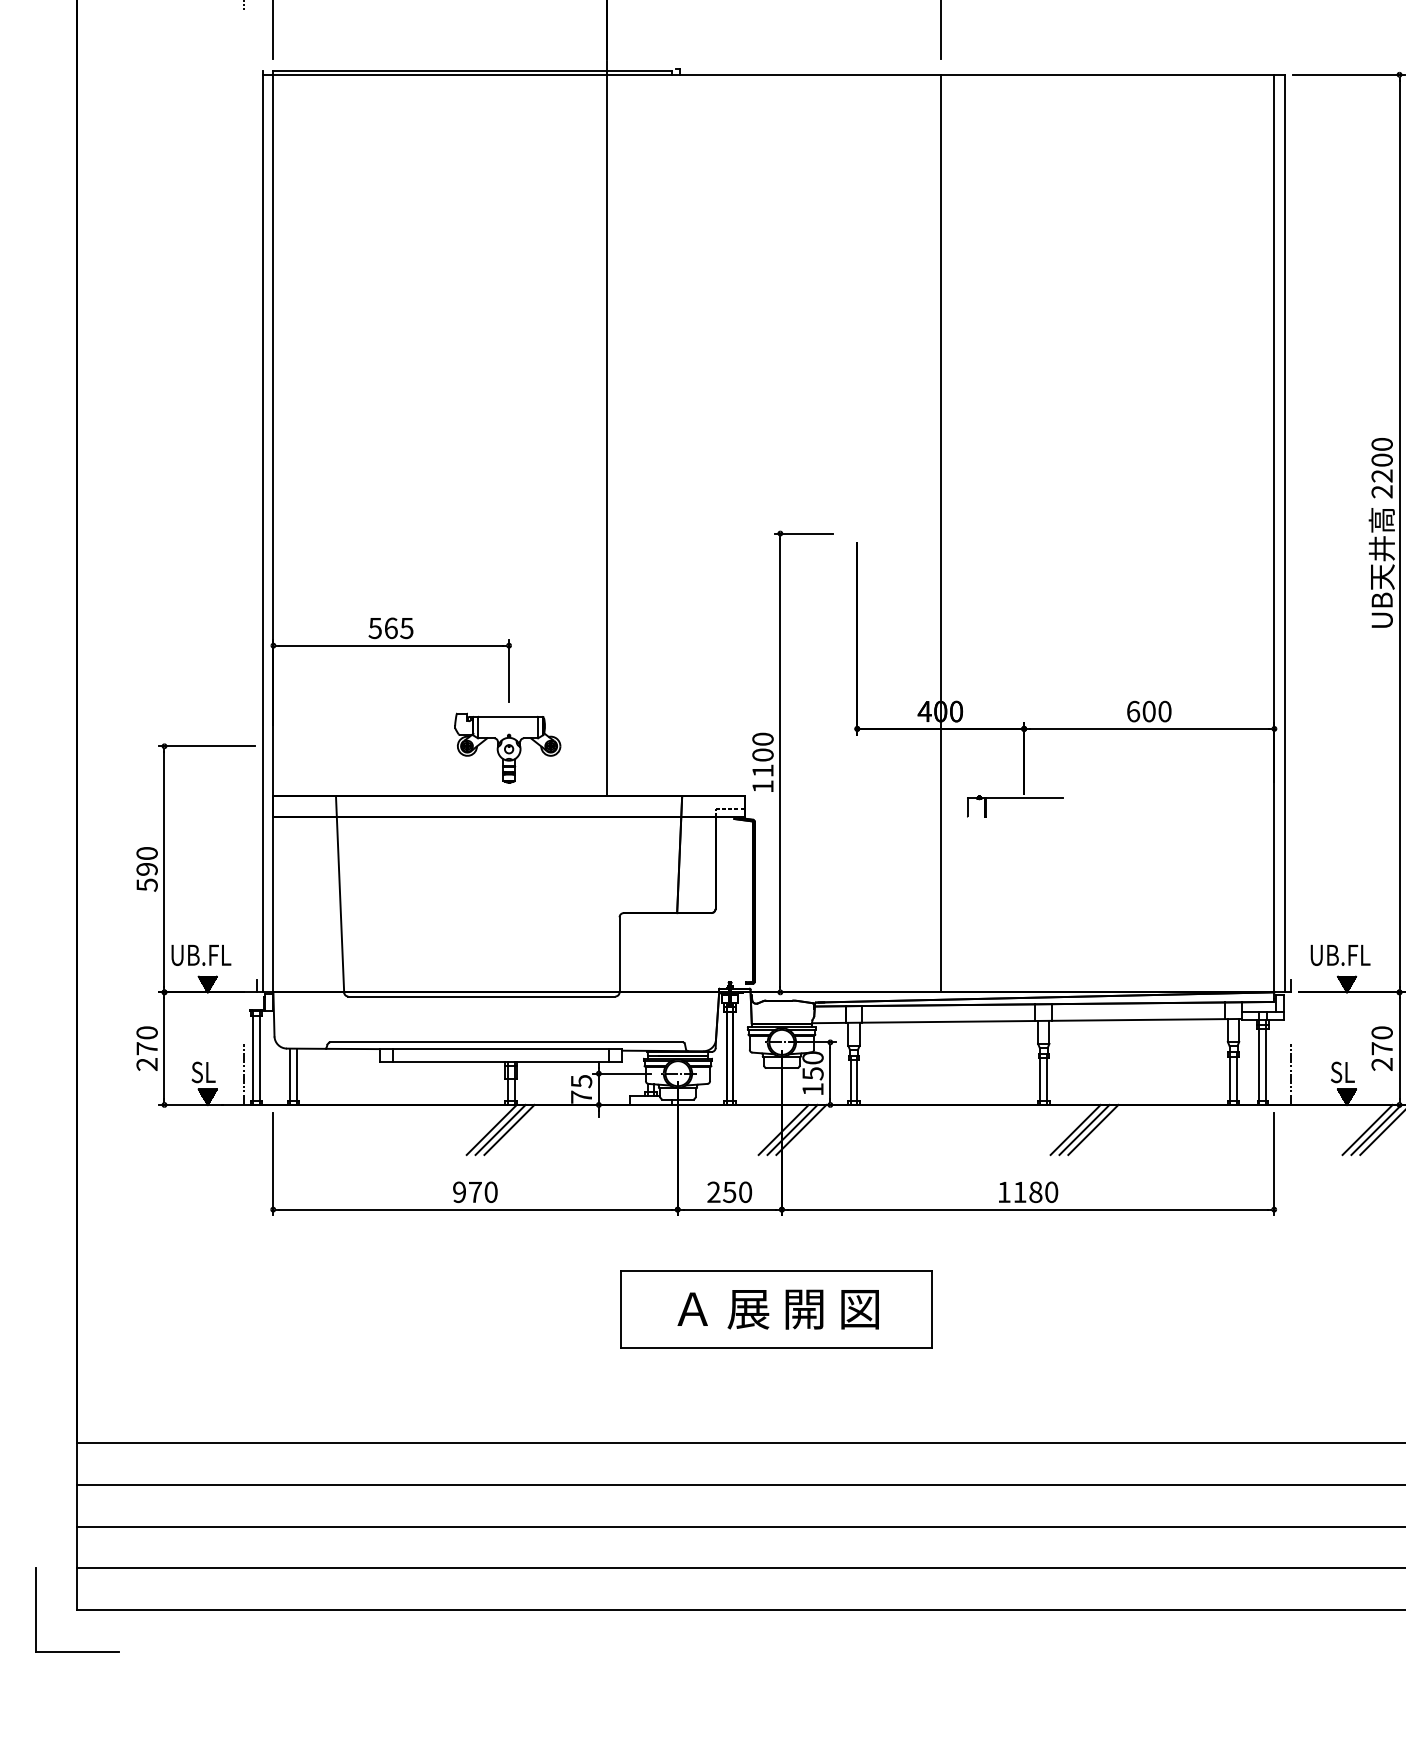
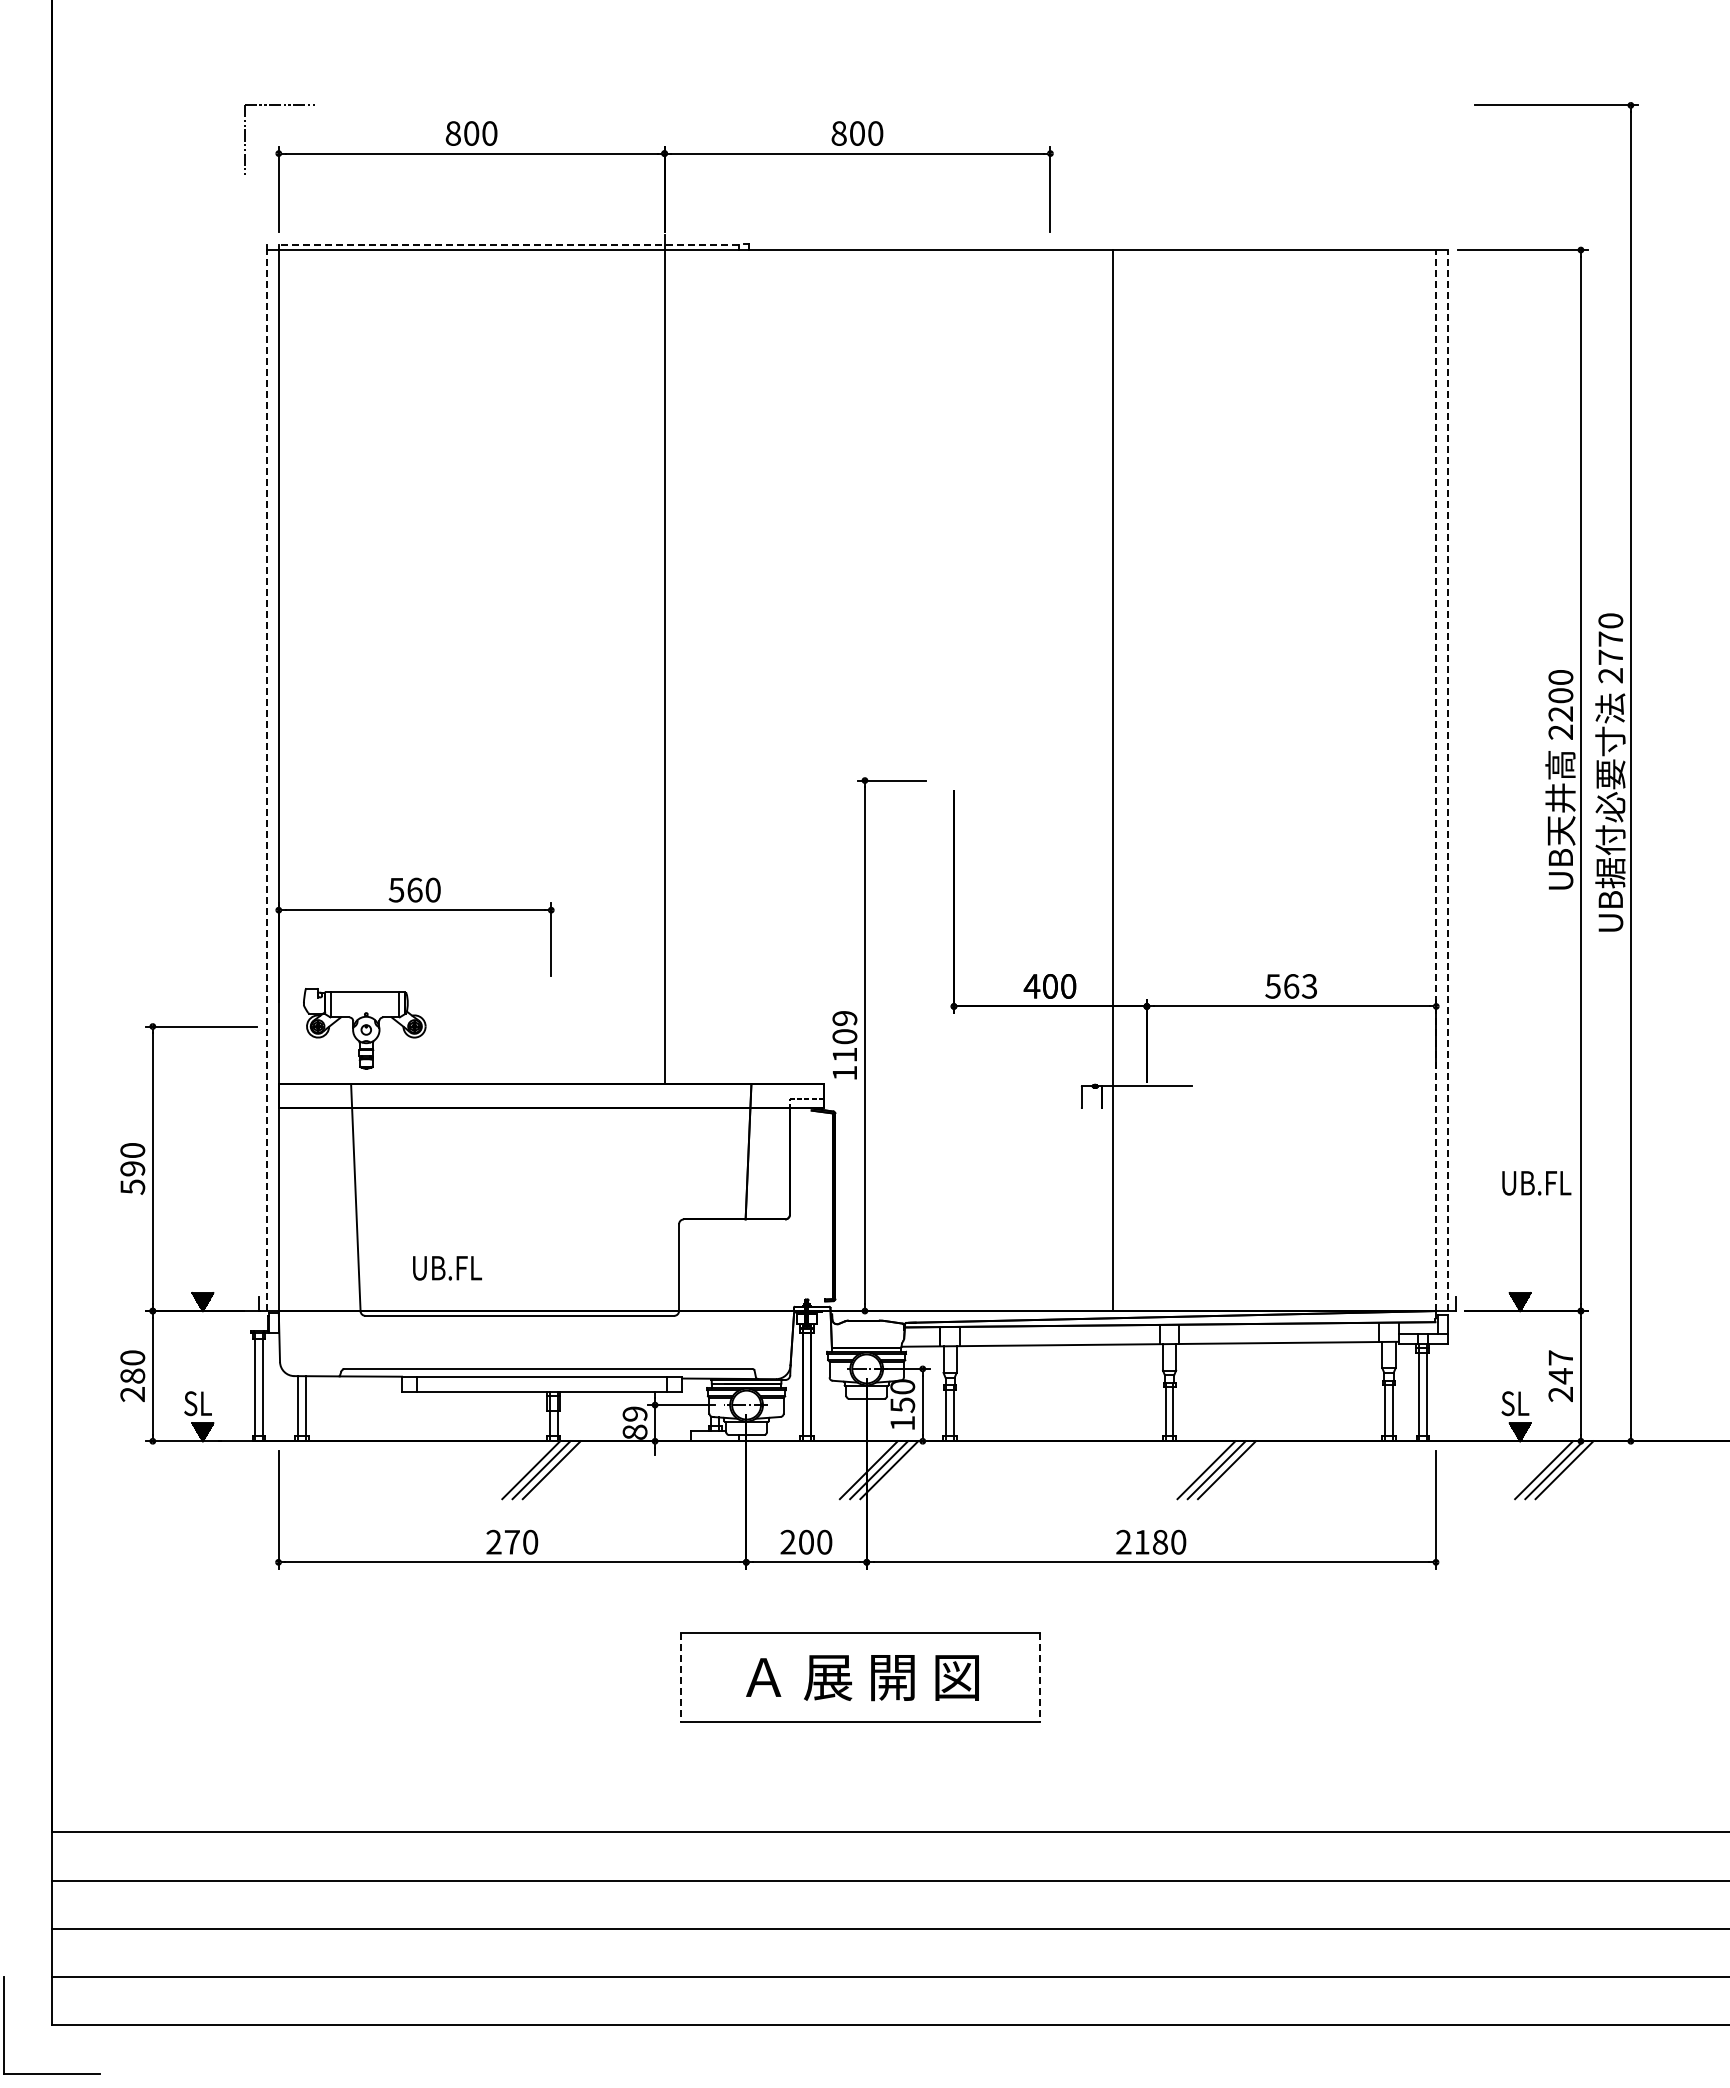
line: (472, 70) -> (508, 245), solid -> dashed
line: (262, 533) -> (266, 780), solid -> dashed
line: (940, 533) -> (1113, 780), moved
line: (1274, 533) -> (1436, 780), solid -> dashed
line: (1285, 533) -> (1448, 780), solid -> dashed
text: (406, 627) -> (432, 889), 565 -> 560
text: (1149, 711) -> (1291, 986), 600 -> 563
text: (762, 739) -> (844, 1018), 1100 -> 1109
part: (507, 747) -> (364, 1028), moved
text: (201, 955) -> (447, 1268), moved
text: (1340, 955) -> (1536, 1183), moved
text: (1381, 1041) -> (1560, 1367), 270 -> 247
text: (146, 1048) -> (132, 1375), 270 -> 280
line: (244, 1074) -> (245, 1405), removed
line: (1291, 1074) -> (1455, 1405), removed
text: (581, 1088) -> (634, 1422), 75 -> 89
text: (728, 1191) -> (805, 1541), 250 -> 200
text: (1003, 1191) -> (1123, 1541), 1180 -> 2180
text: (459, 1192) -> (493, 1542), 970 -> 270
line: (621, 1310) -> (681, 1678), solid -> dashed
line: (932, 1310) -> (1040, 1678), solid -> dashed

